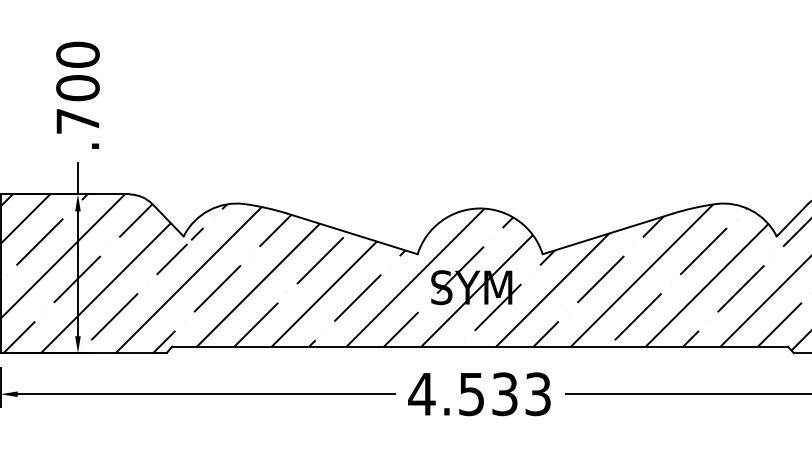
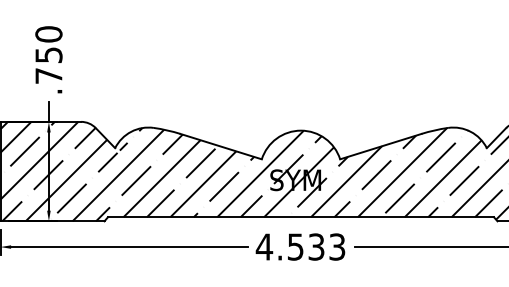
text: (77, 88) -> (48, 55), .700 -> .750

